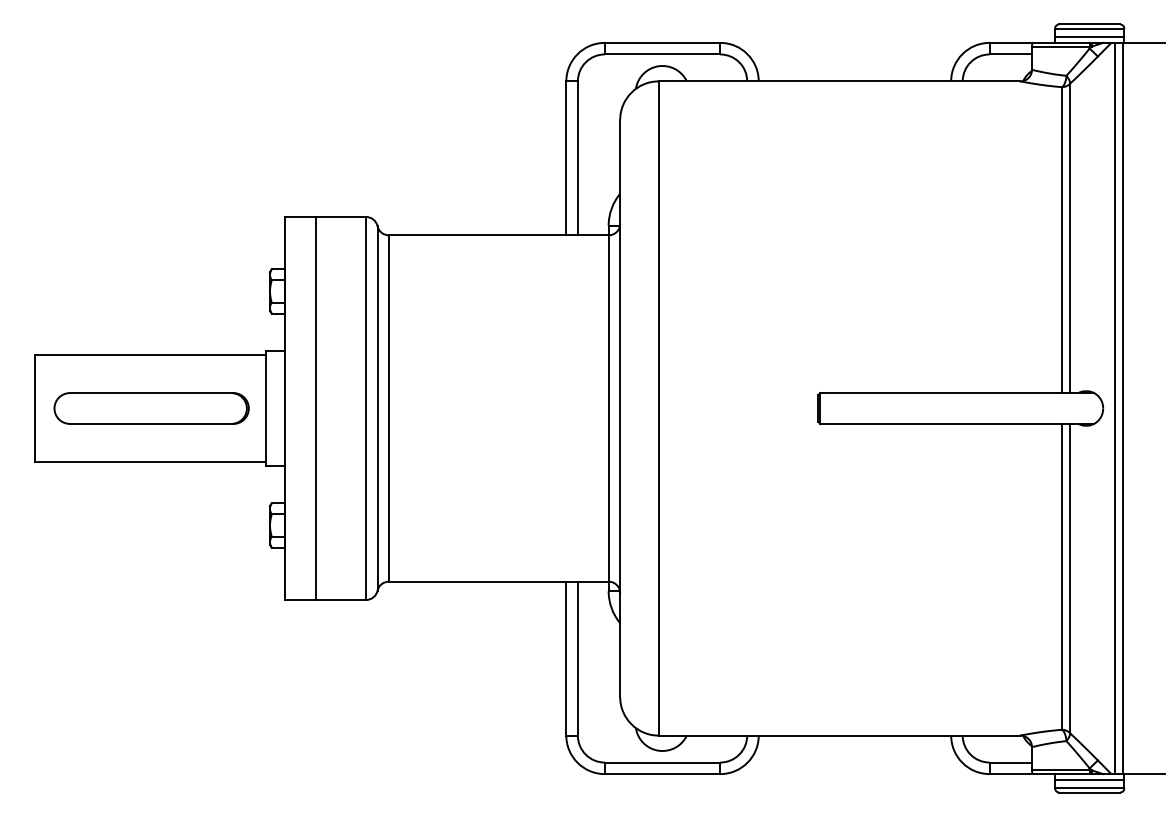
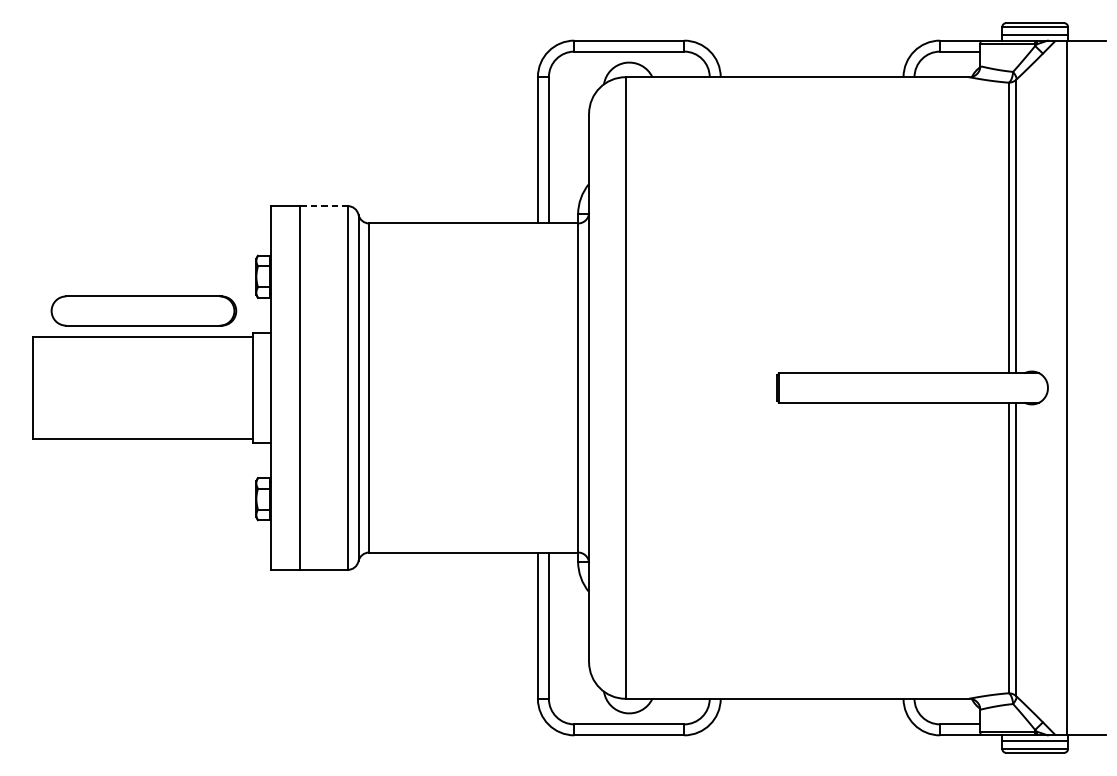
line: (341, 217) -> (324, 206), solid -> dashed
part: (151, 408) -> (143, 311), moved
line: (1115, 408) -> (1059, 388), removed

